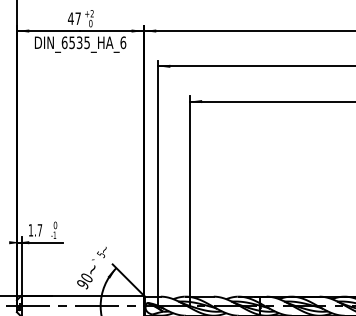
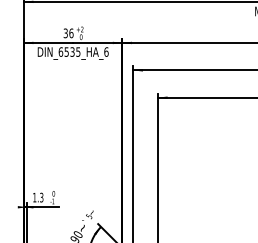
text: (74, 18) -> (68, 33), 47 -> 36
text: (39, 230) -> (41, 197), 1.7 -> 1.3

